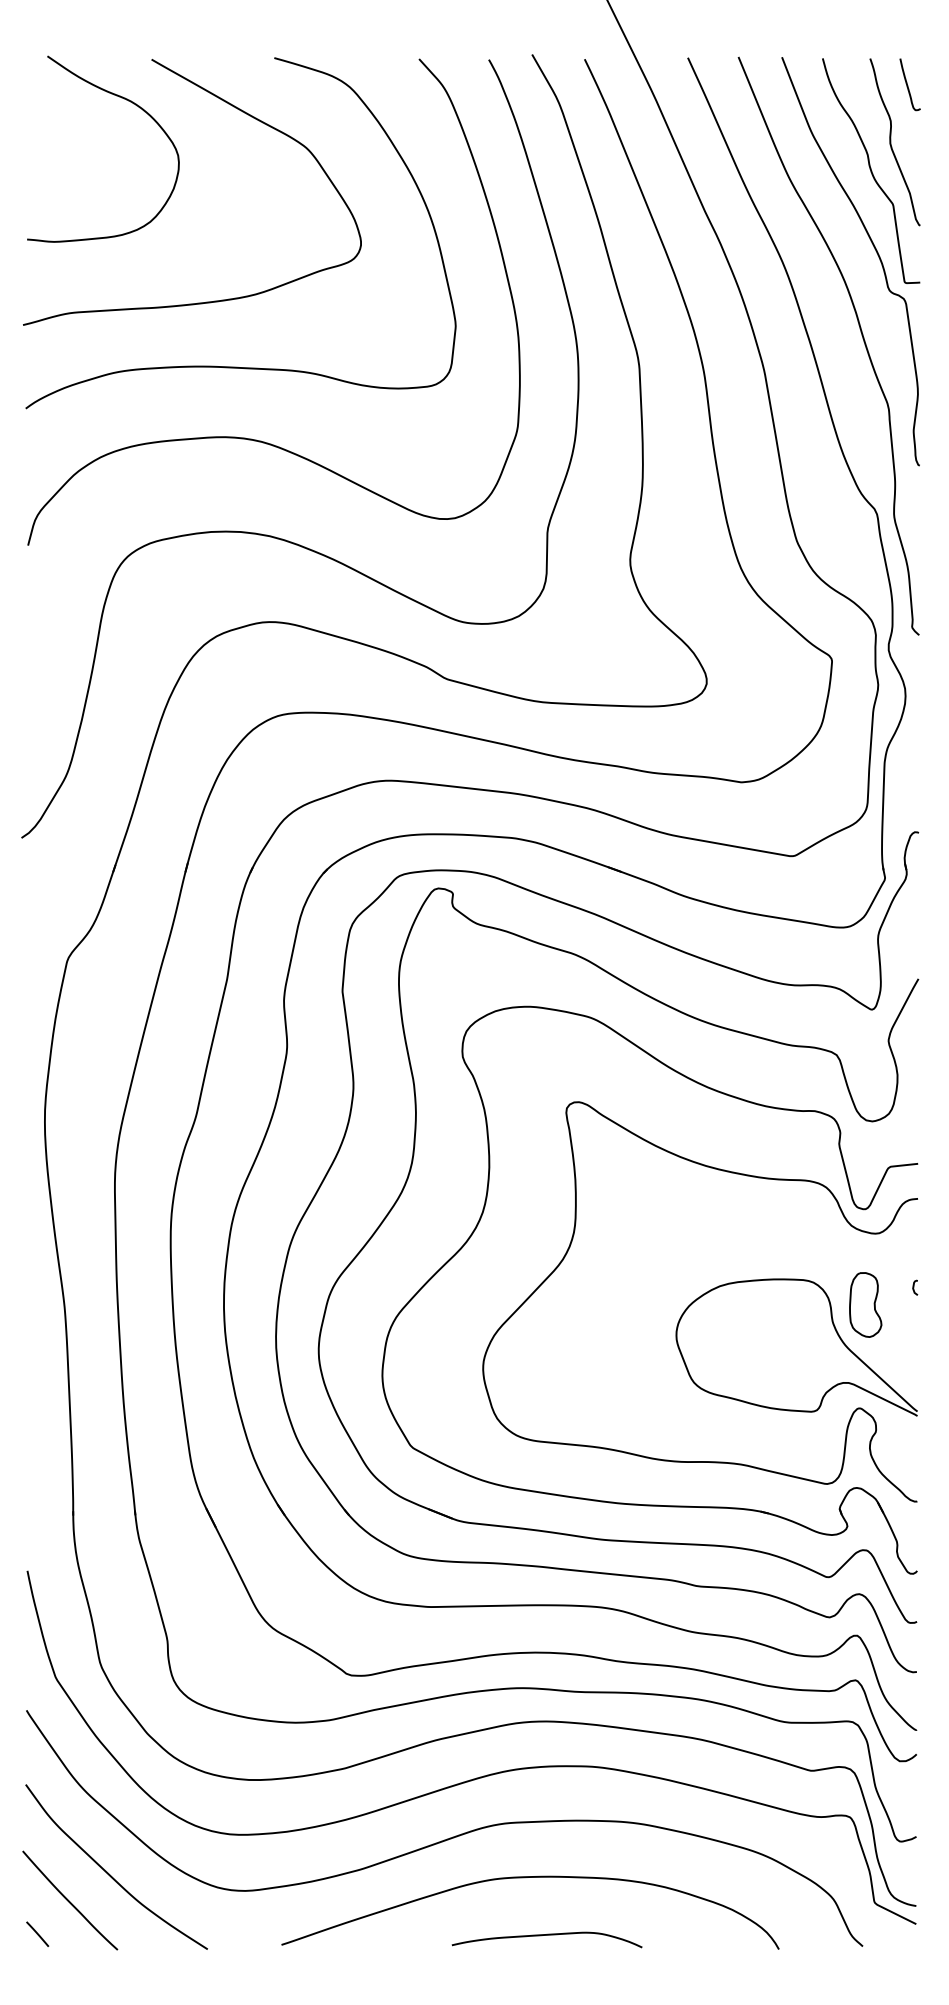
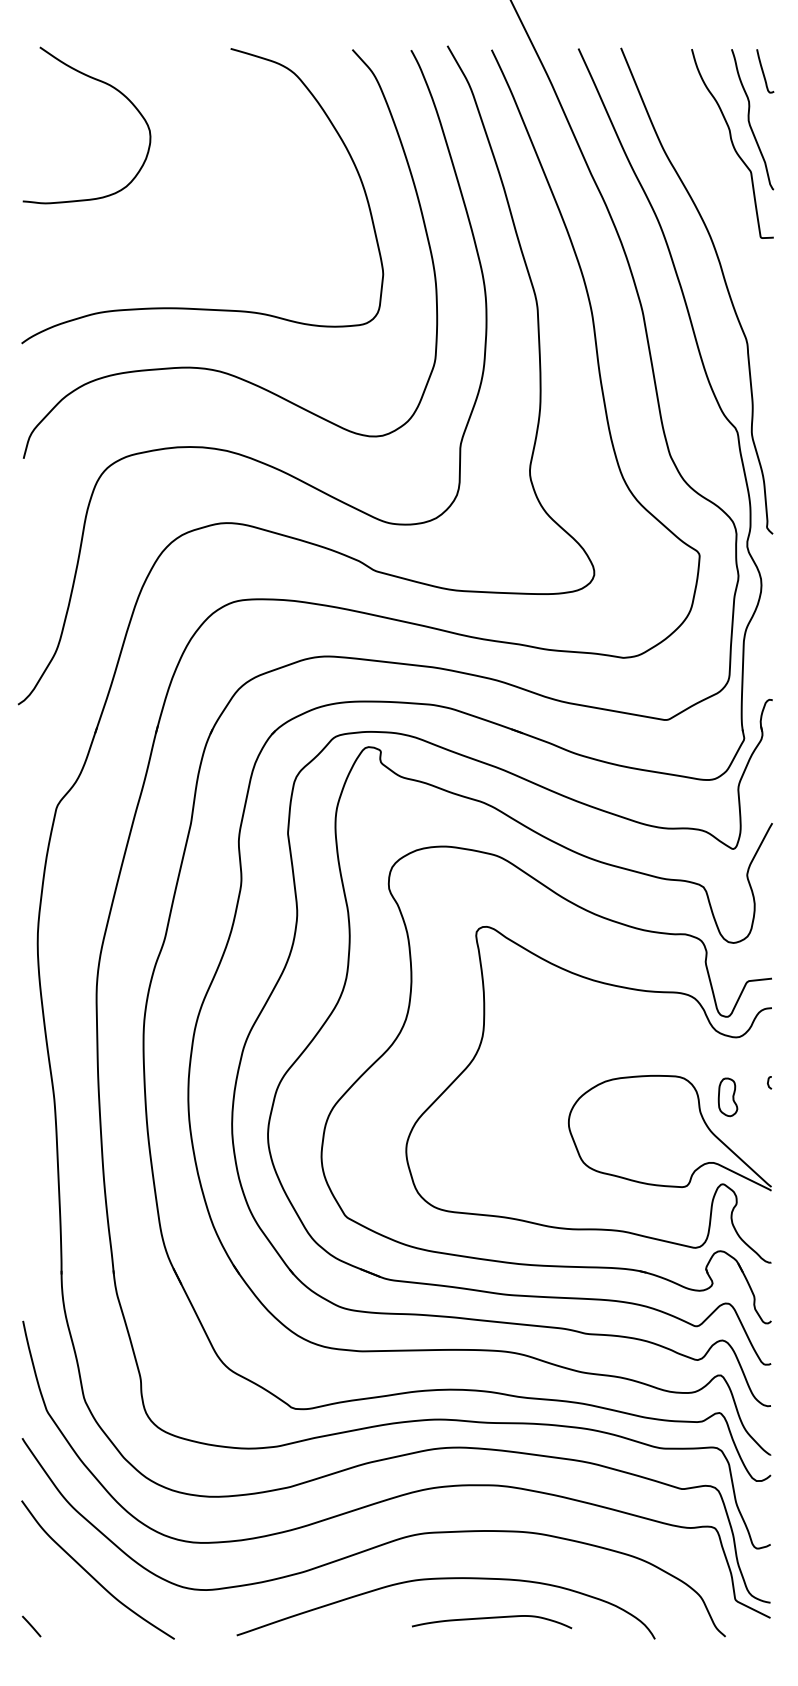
curve: (240, 111) -> (202, 93), removed
curve: (874, 249) -> (735, 209), removed
part: (865, 1304) -> (727, 1096), size x0.7
curve: (69, 1900) -> (58, 1598), removed
curve: (546, 1935) -> (491, 1618), moved

